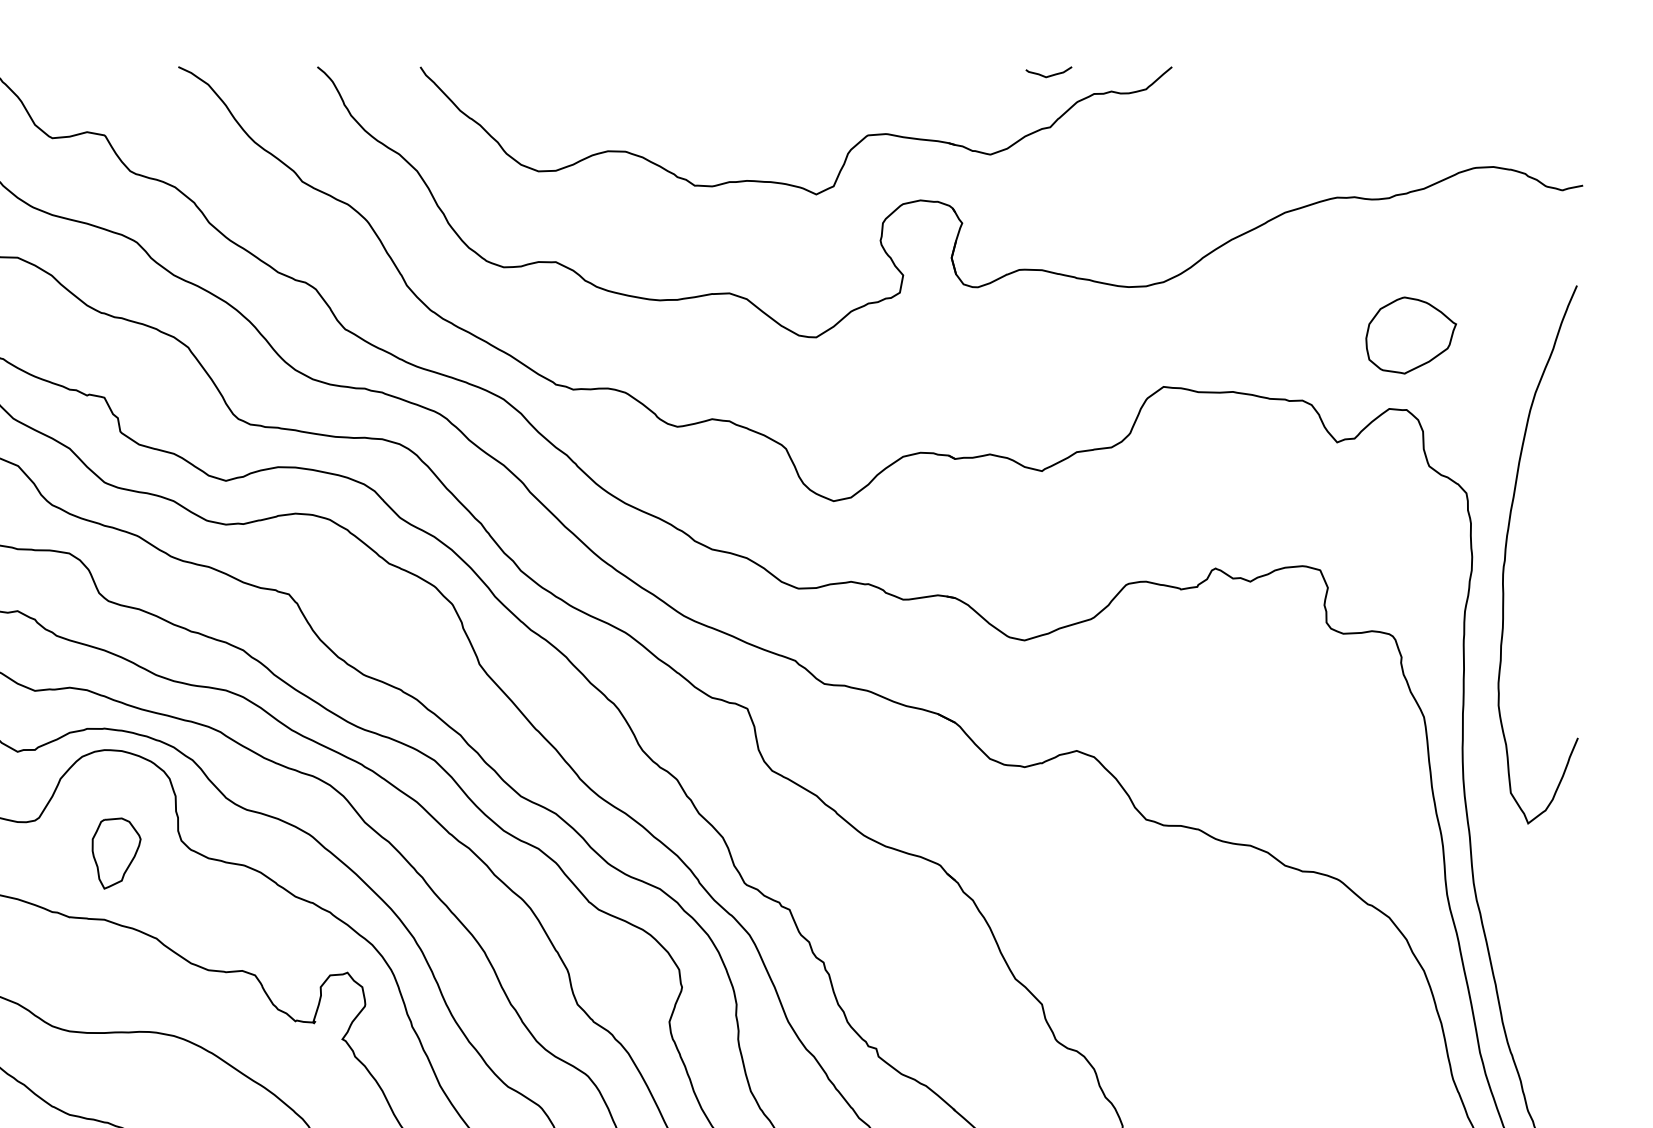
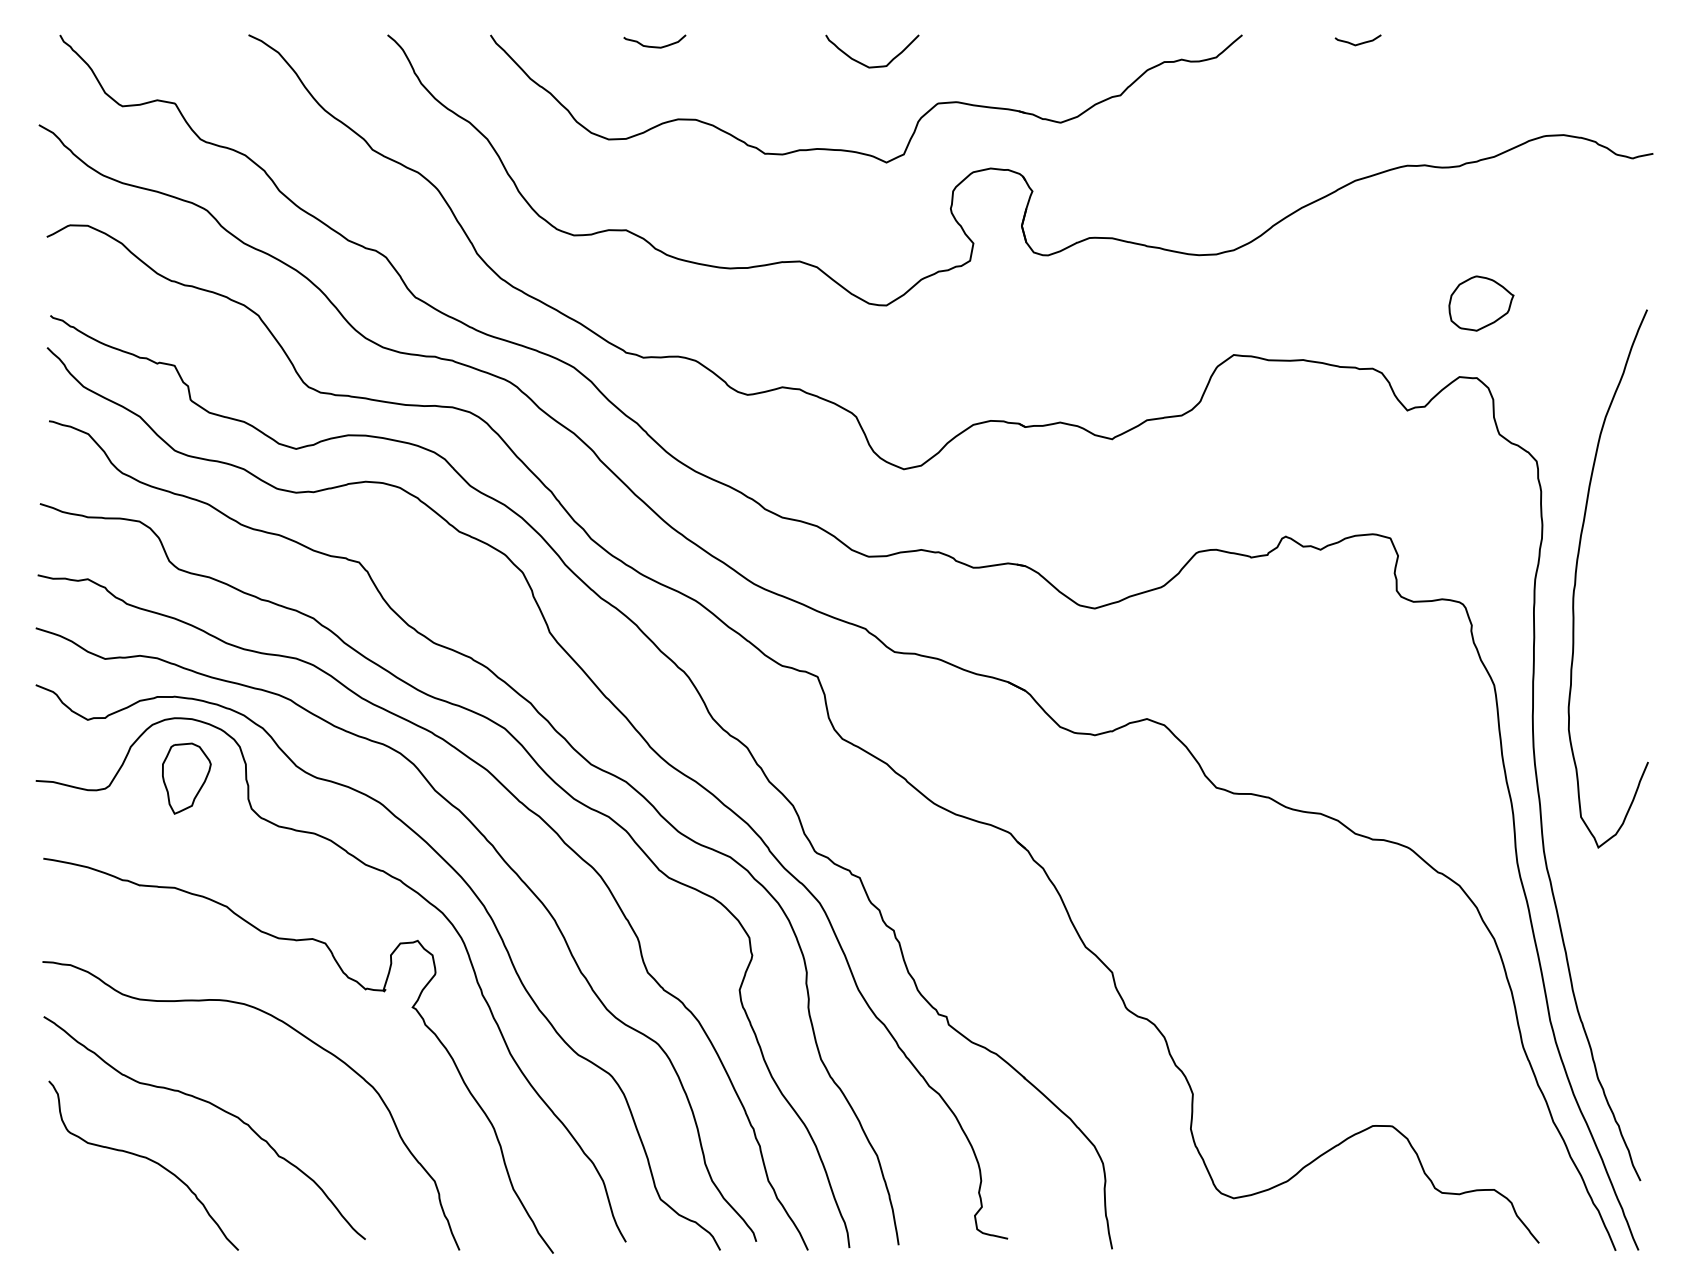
curve: (1048, 75) -> (1357, 43), moved
curve: (584, 78) -> (654, 46), added
curve: (795, 96) -> (865, 64), added
part: (1411, 335) -> (1481, 303), size x0.71
curve: (1506, 554) -> (1576, 578), moved
part: (116, 853) -> (186, 778), moved

